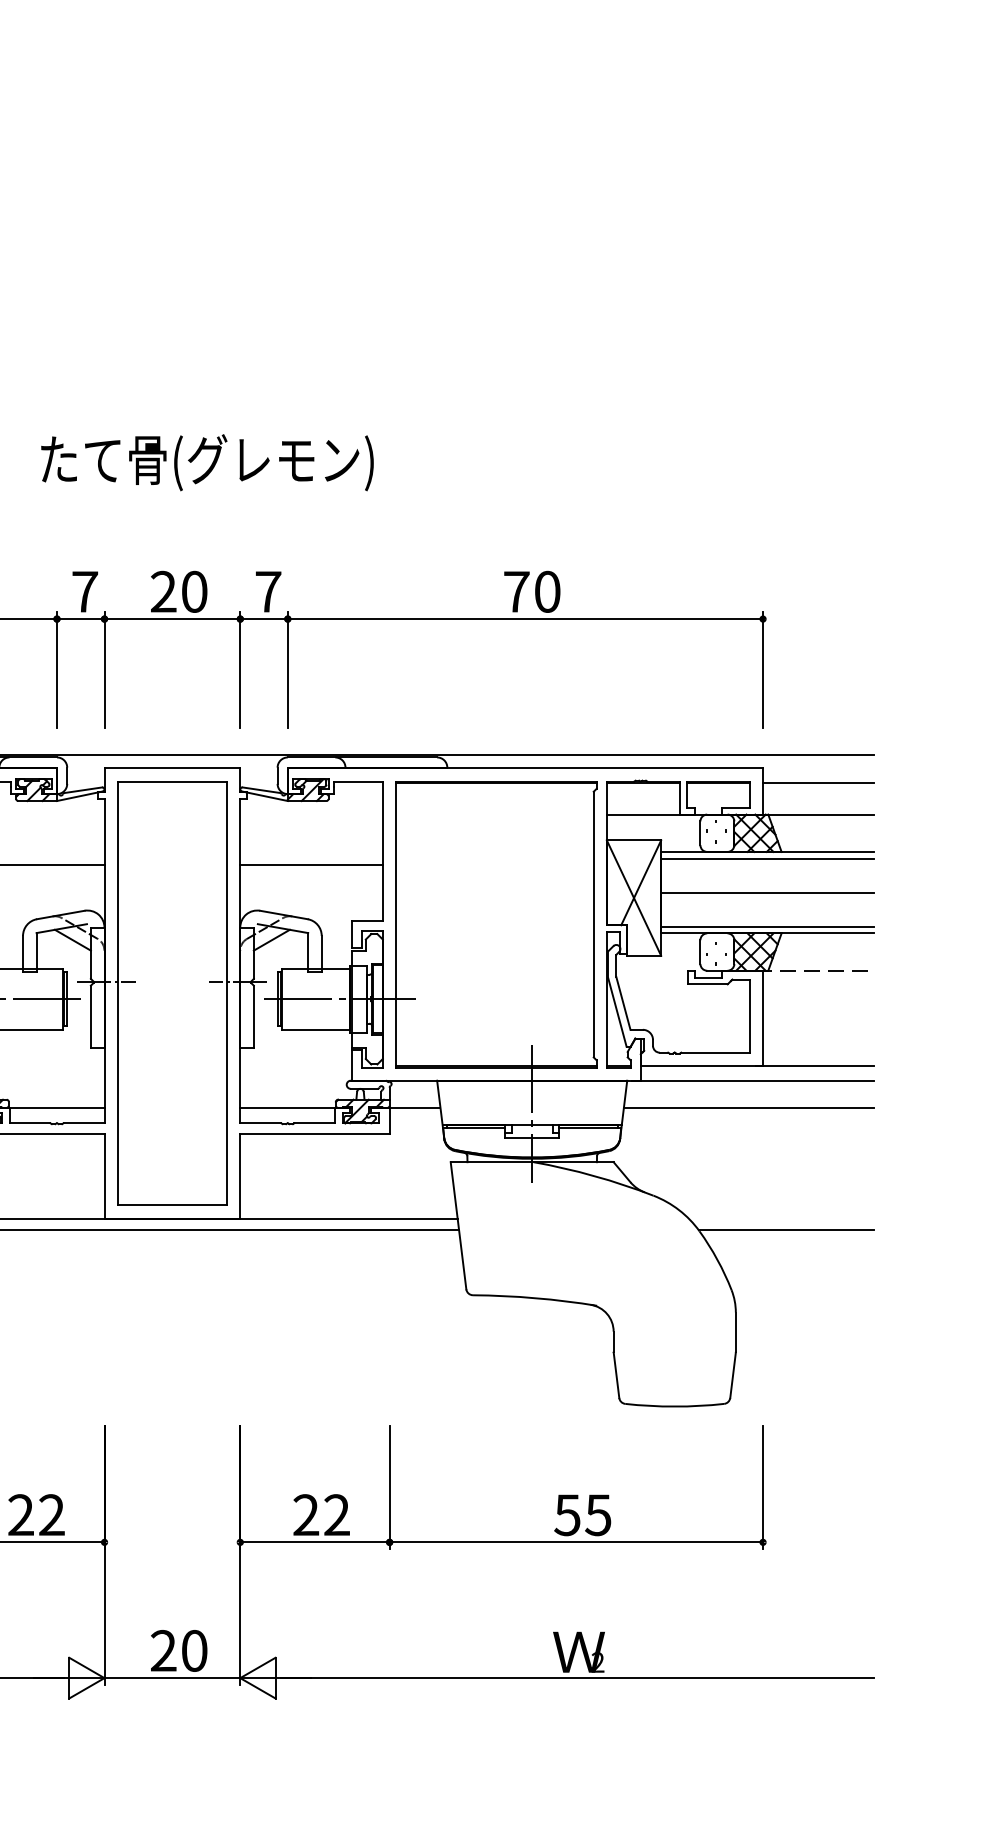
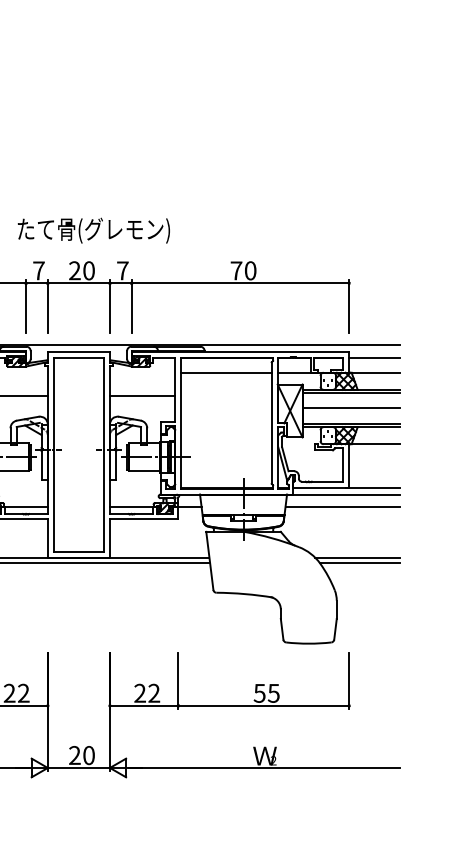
text: (206, 462) -> (93, 230), moved
line: (494, 814) -> (226, 372), added
line: (816, 971) -> (373, 444), dashed -> solid
line: (781, 1218) -> (357, 557), added

